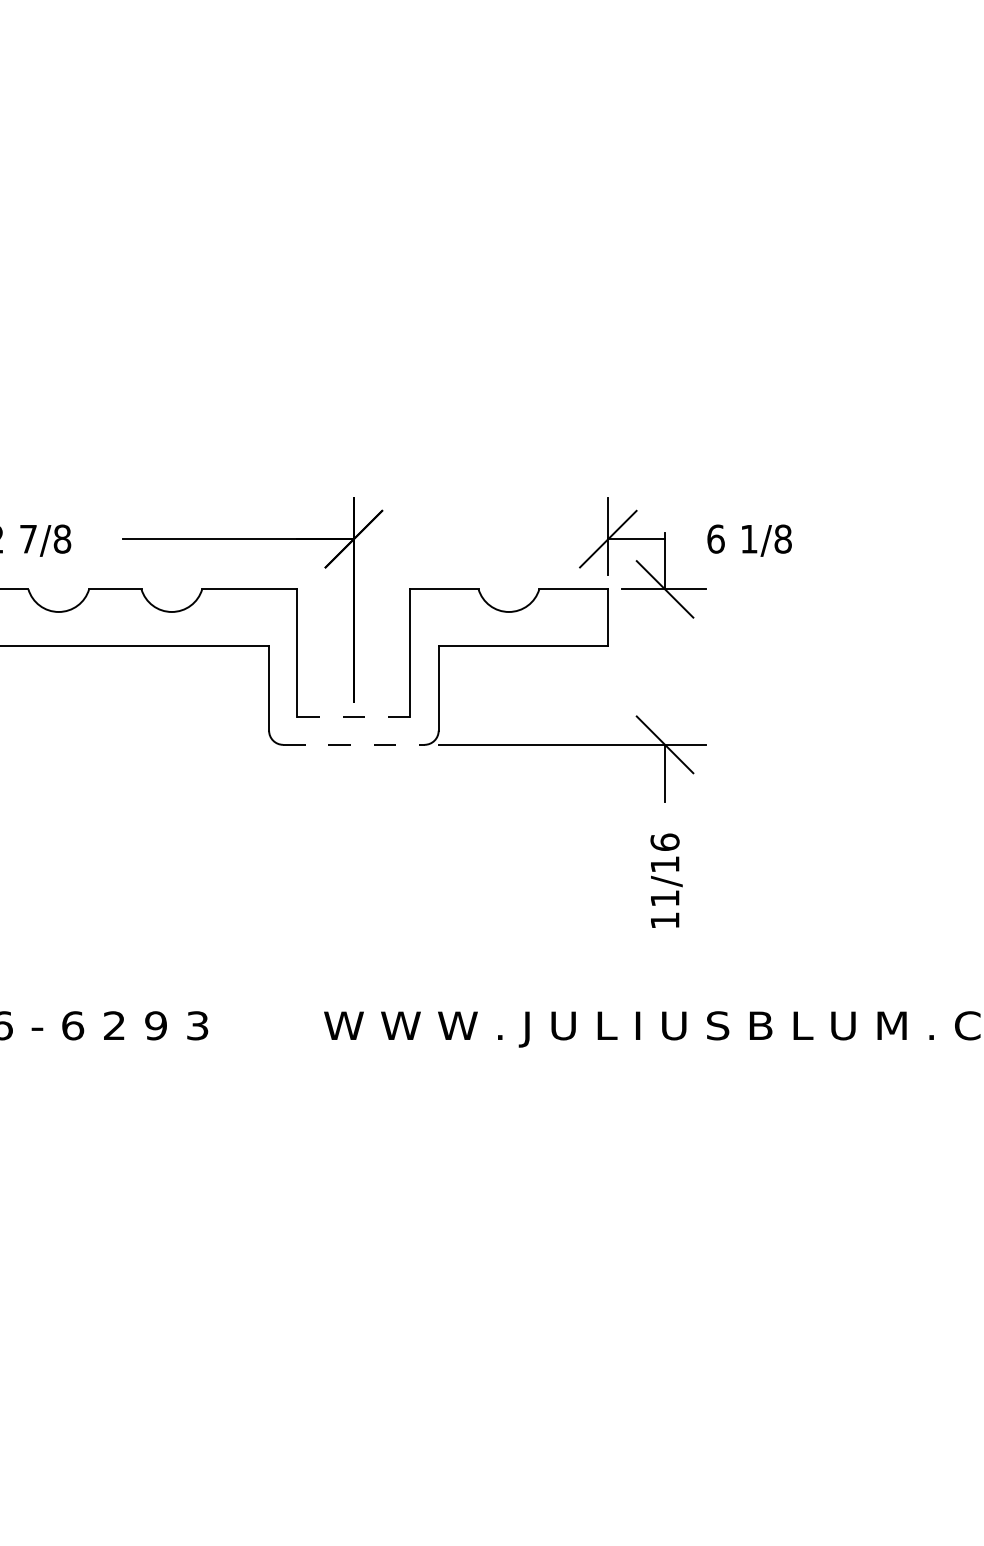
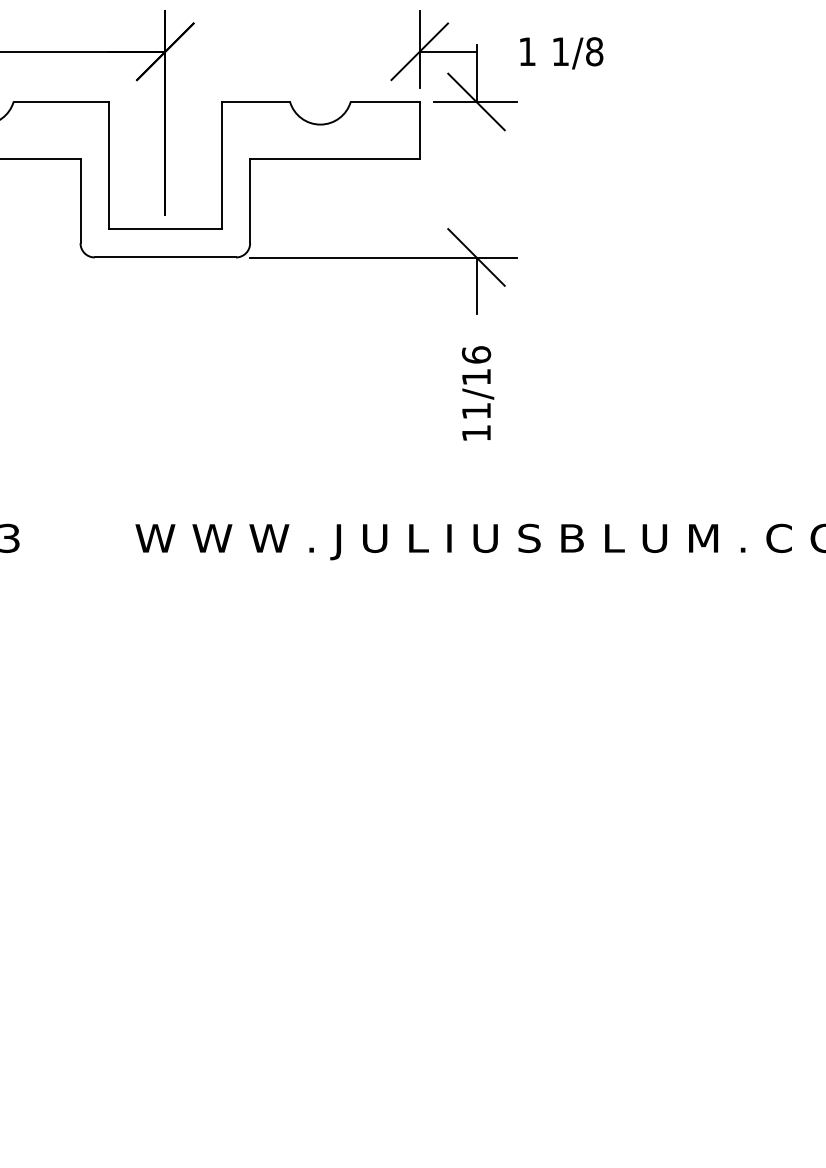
text: (715, 538) -> (526, 51), 6 -> 1
line: (353, 716) -> (164, 229), dashed -> solid
line: (353, 744) -> (164, 257), dashed -> solid

